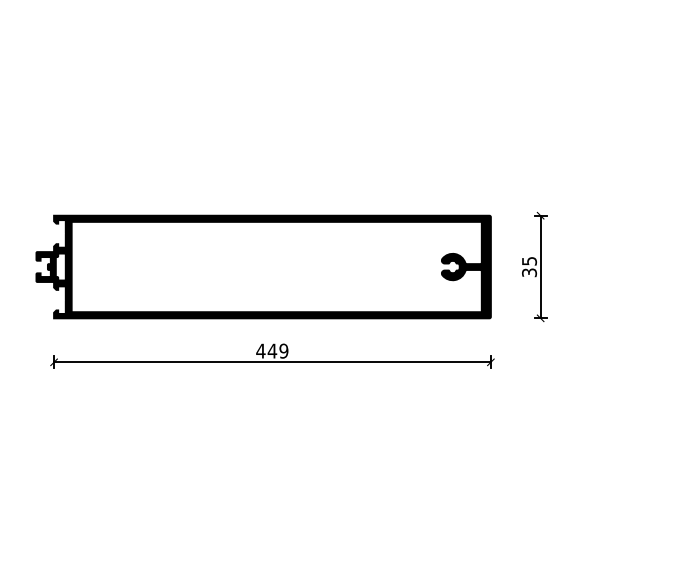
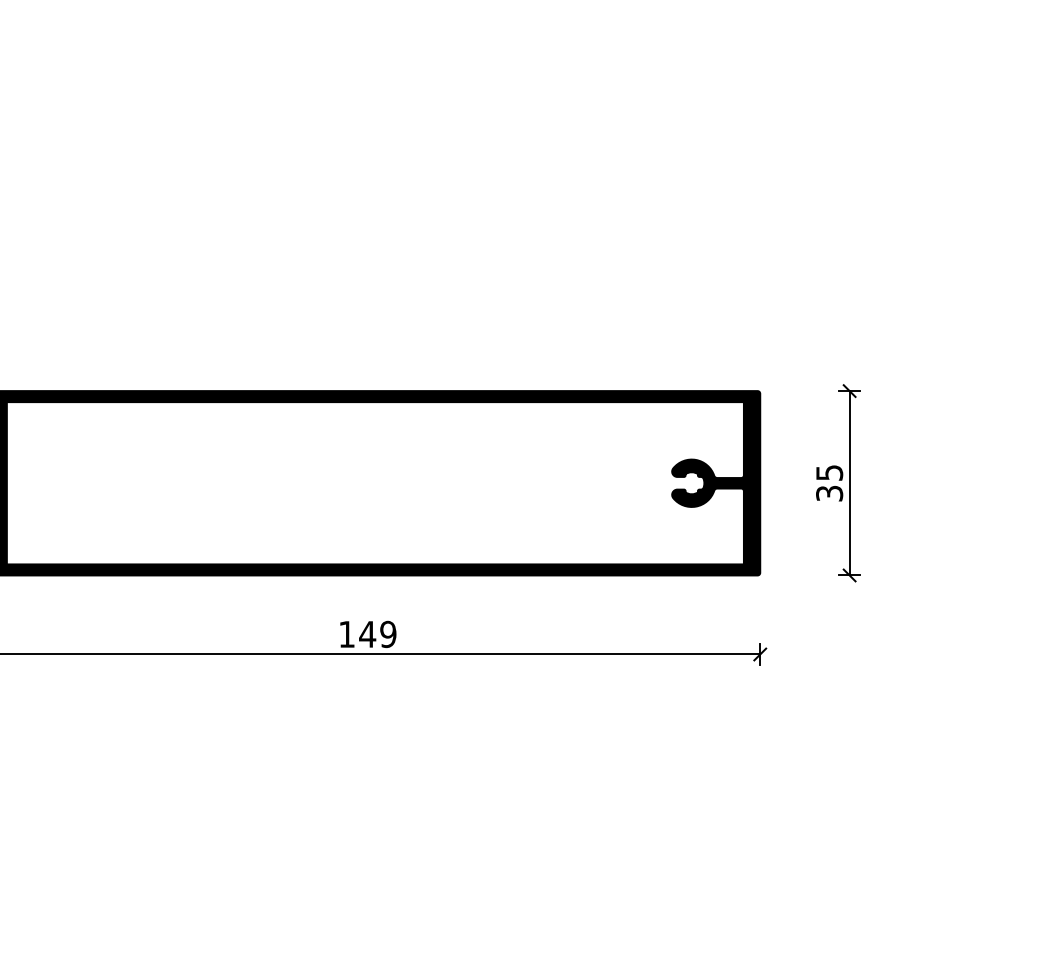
text: (260, 350) -> (346, 633), 449 -> 149

